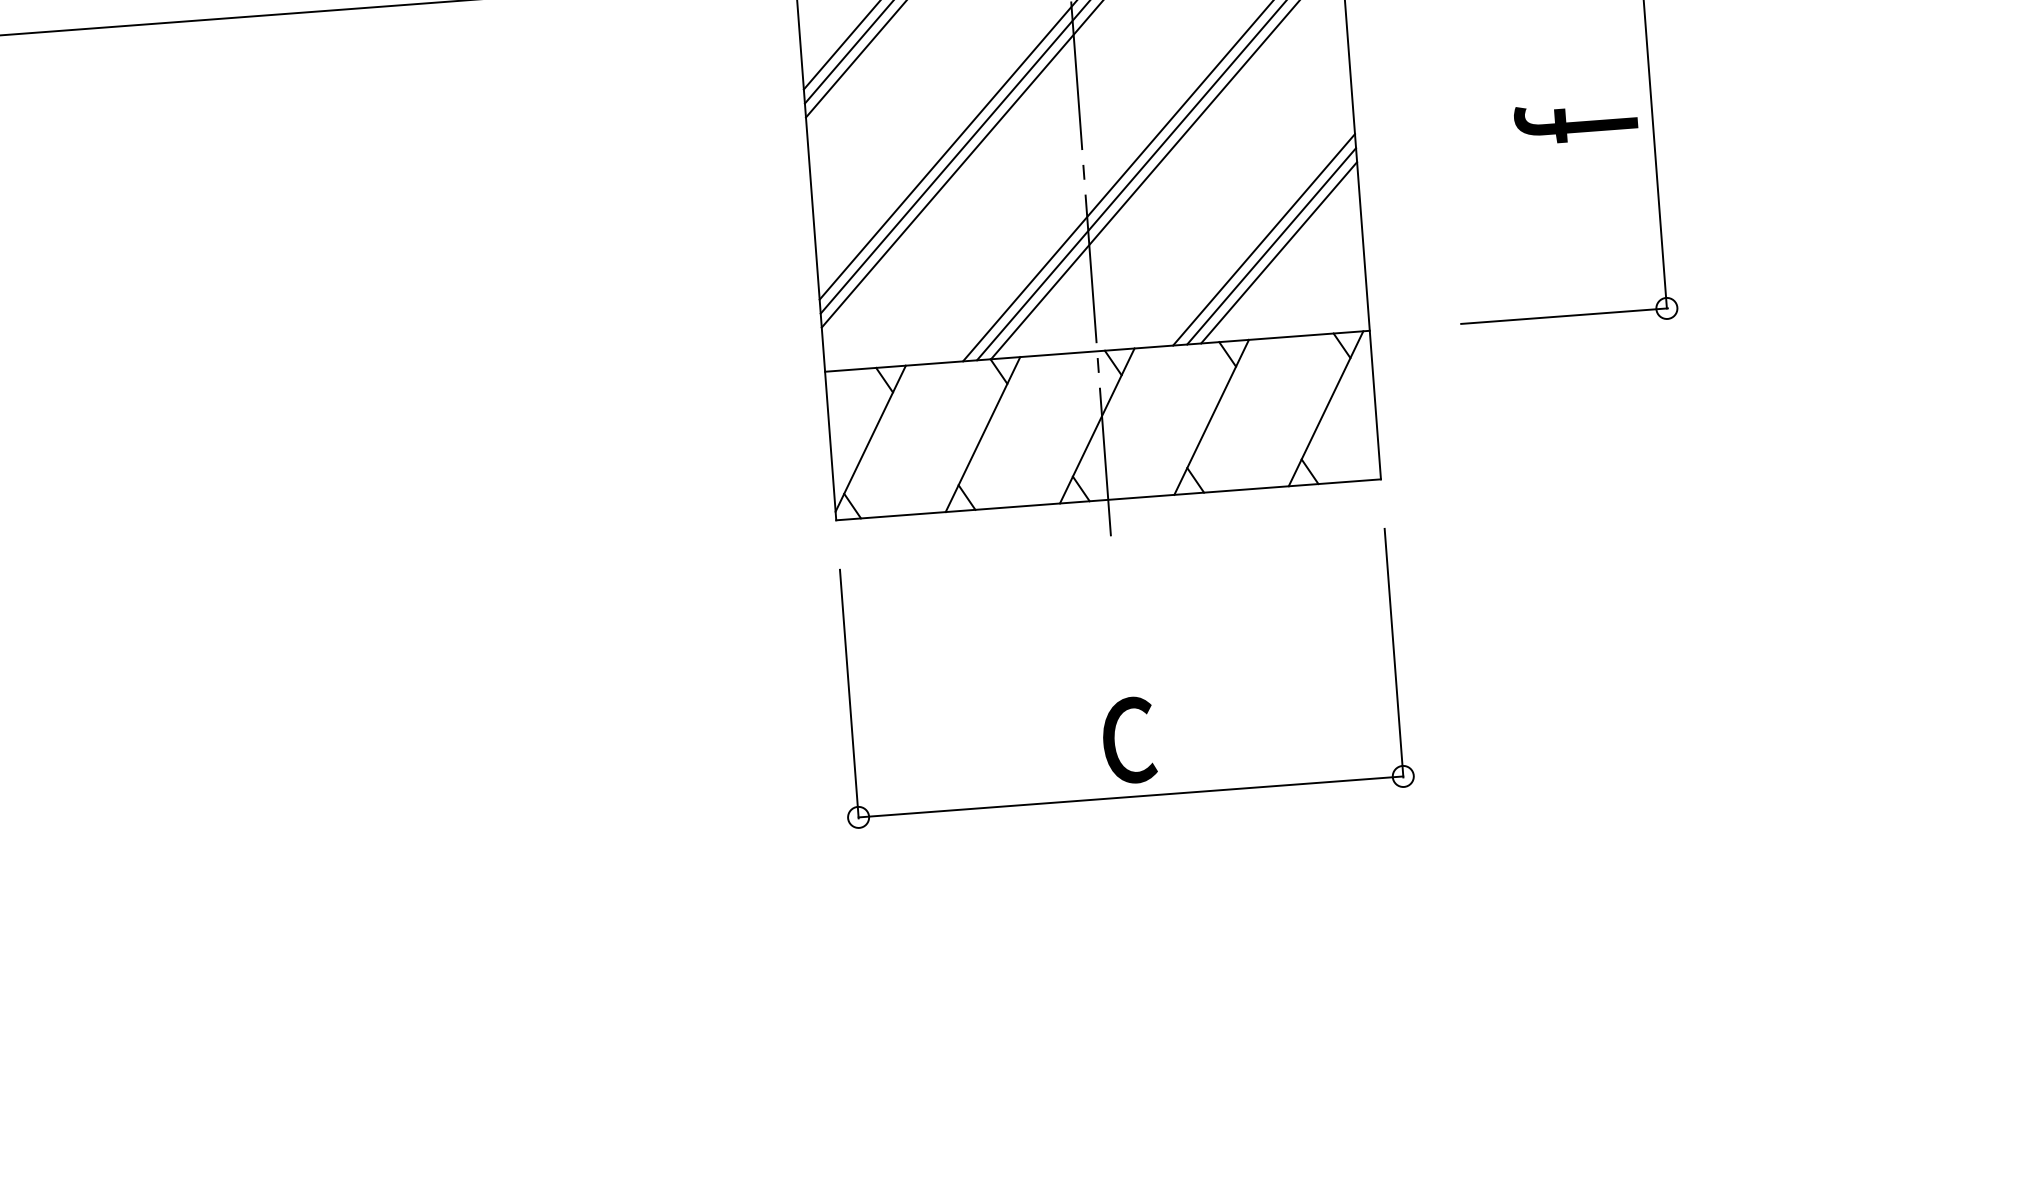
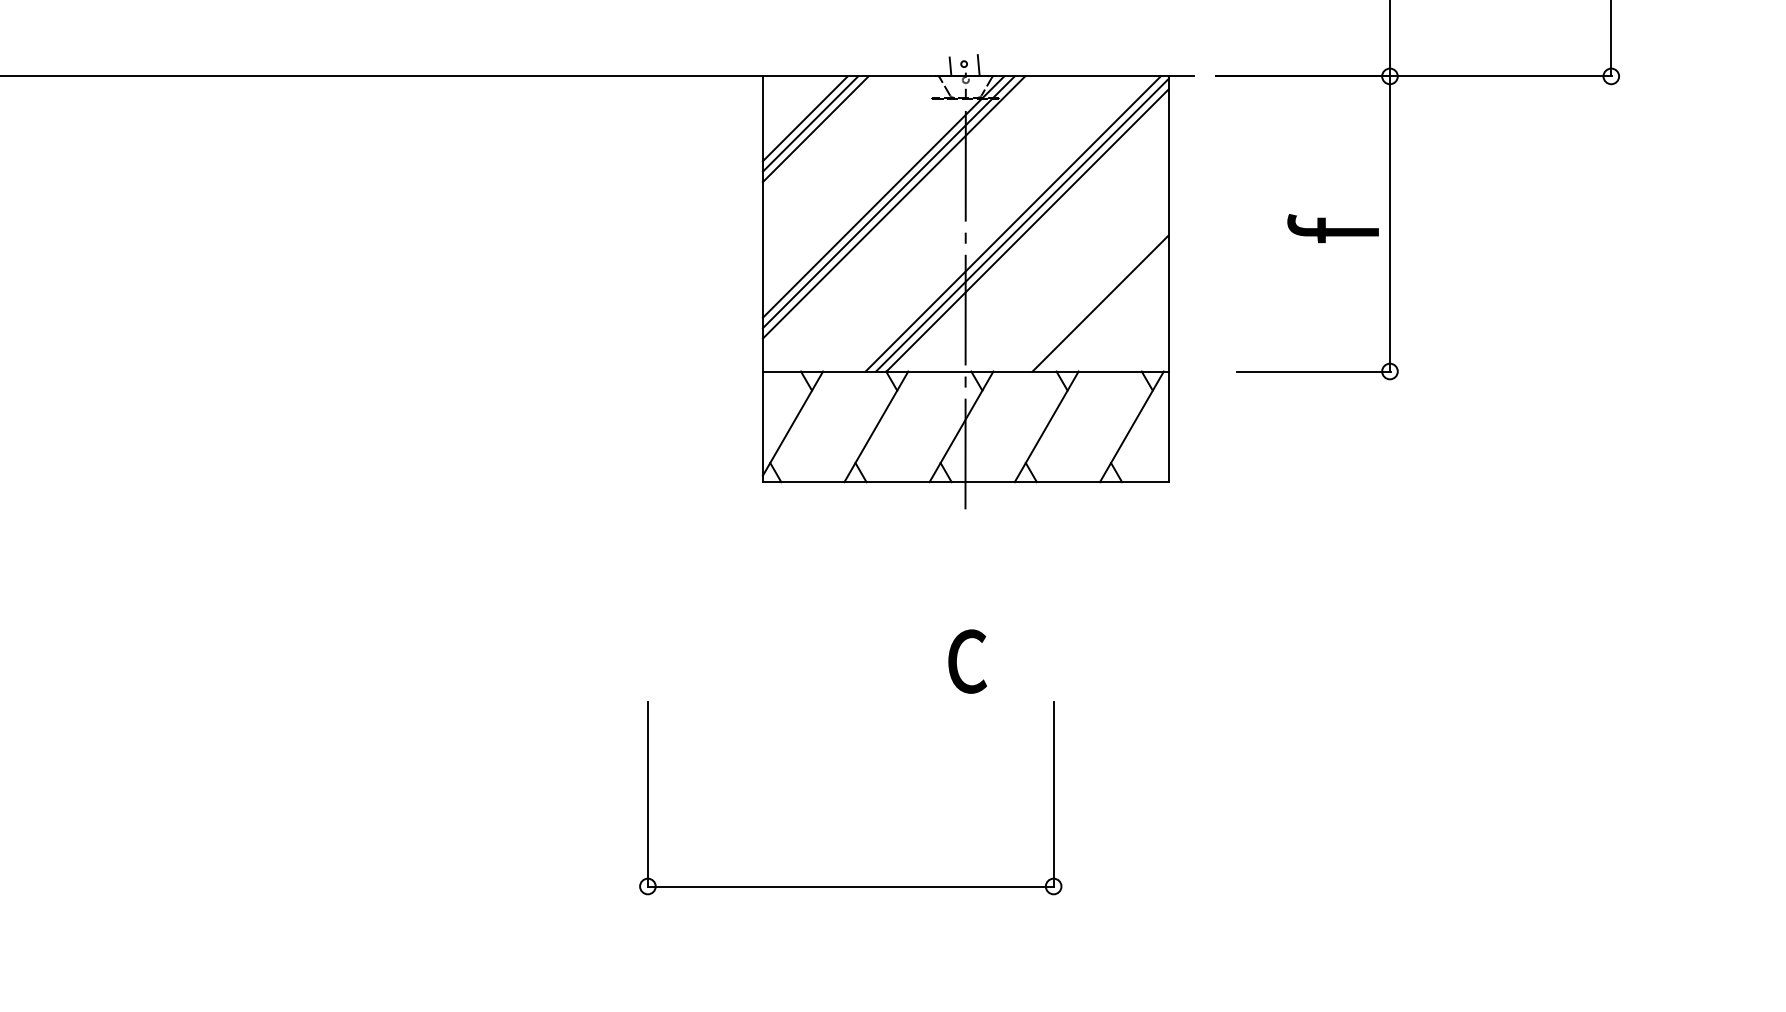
line: (1264, 240) -> (1095, 298), removed
line: (1278, 252) -> (1105, 308), removed
part: (1130, 796) -> (850, 886), moved

